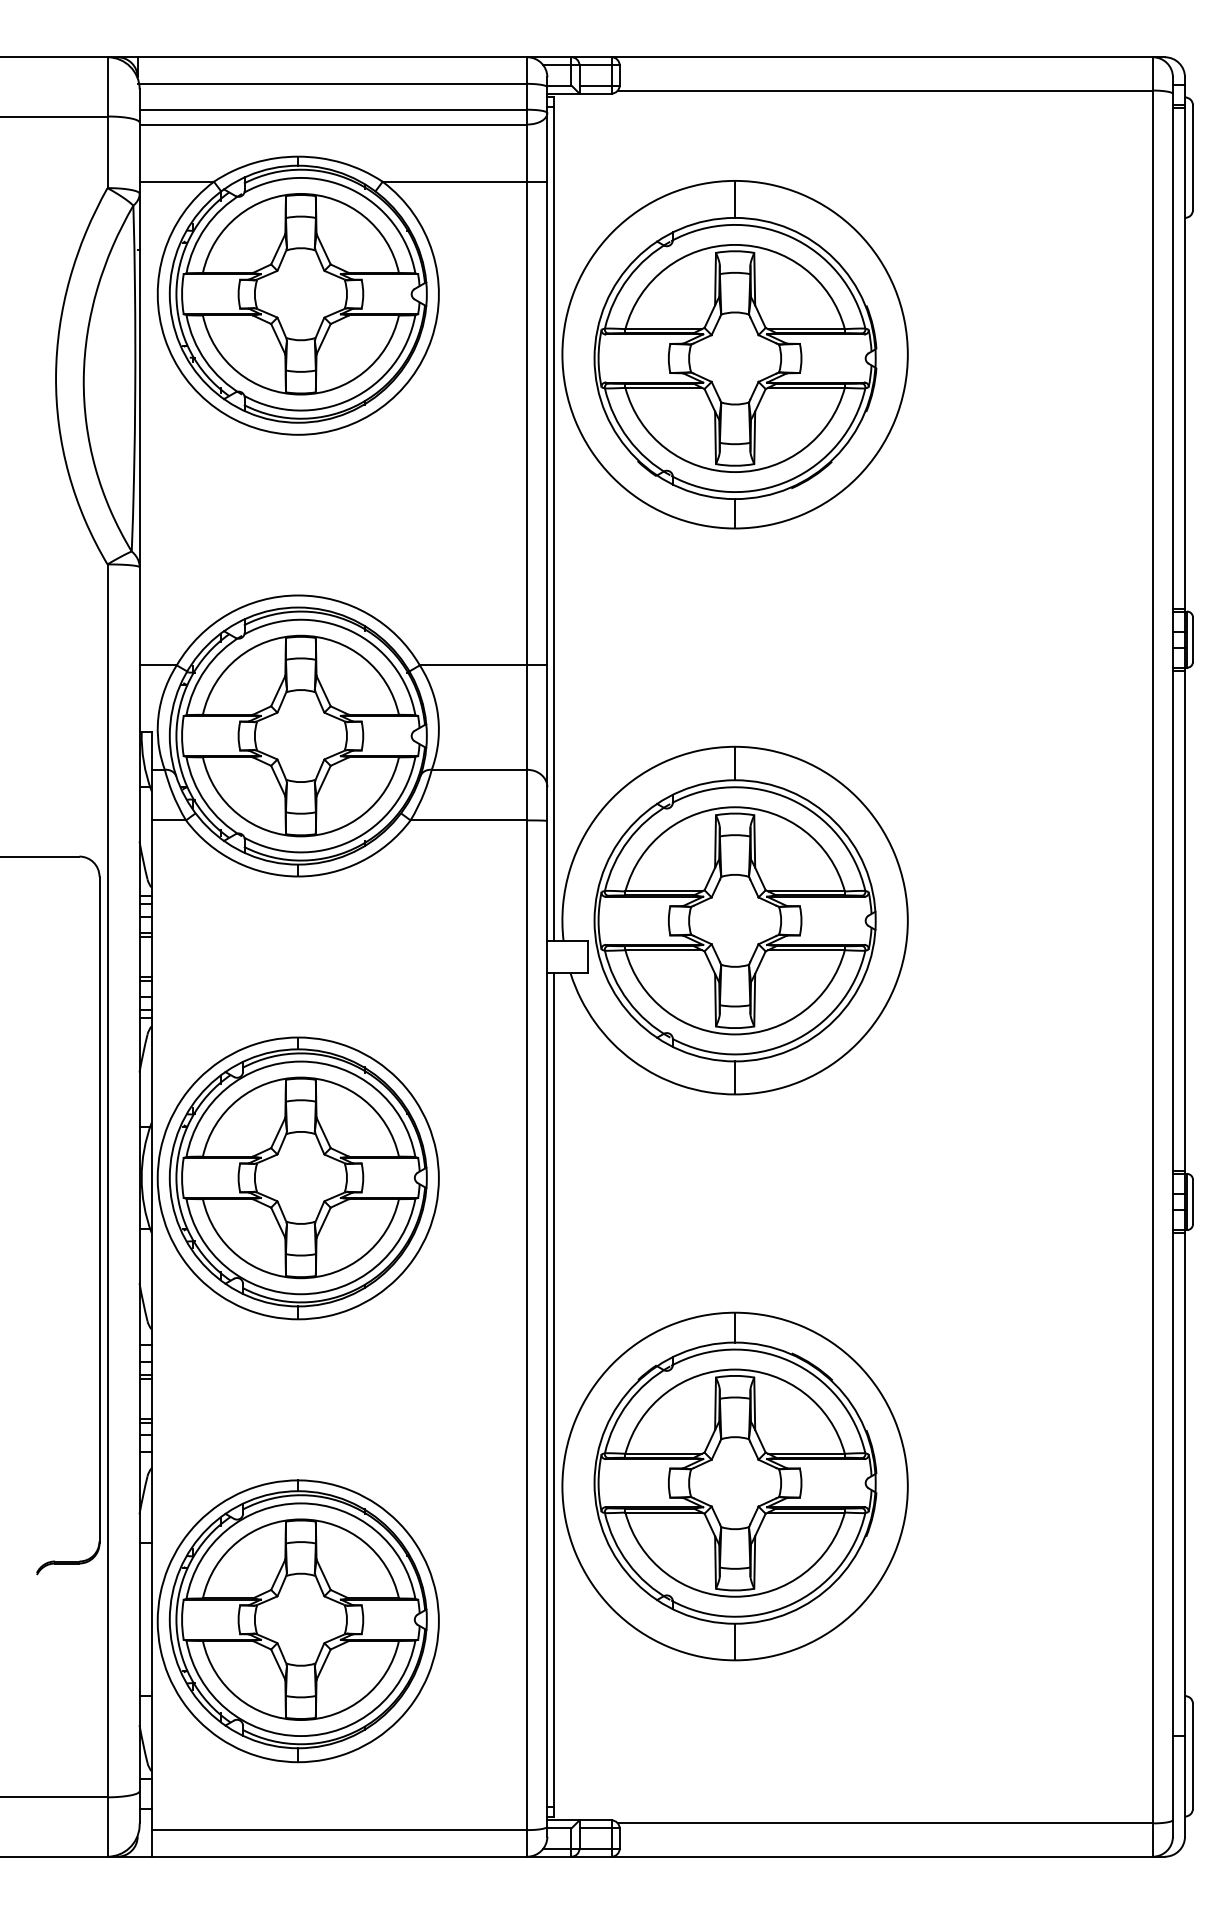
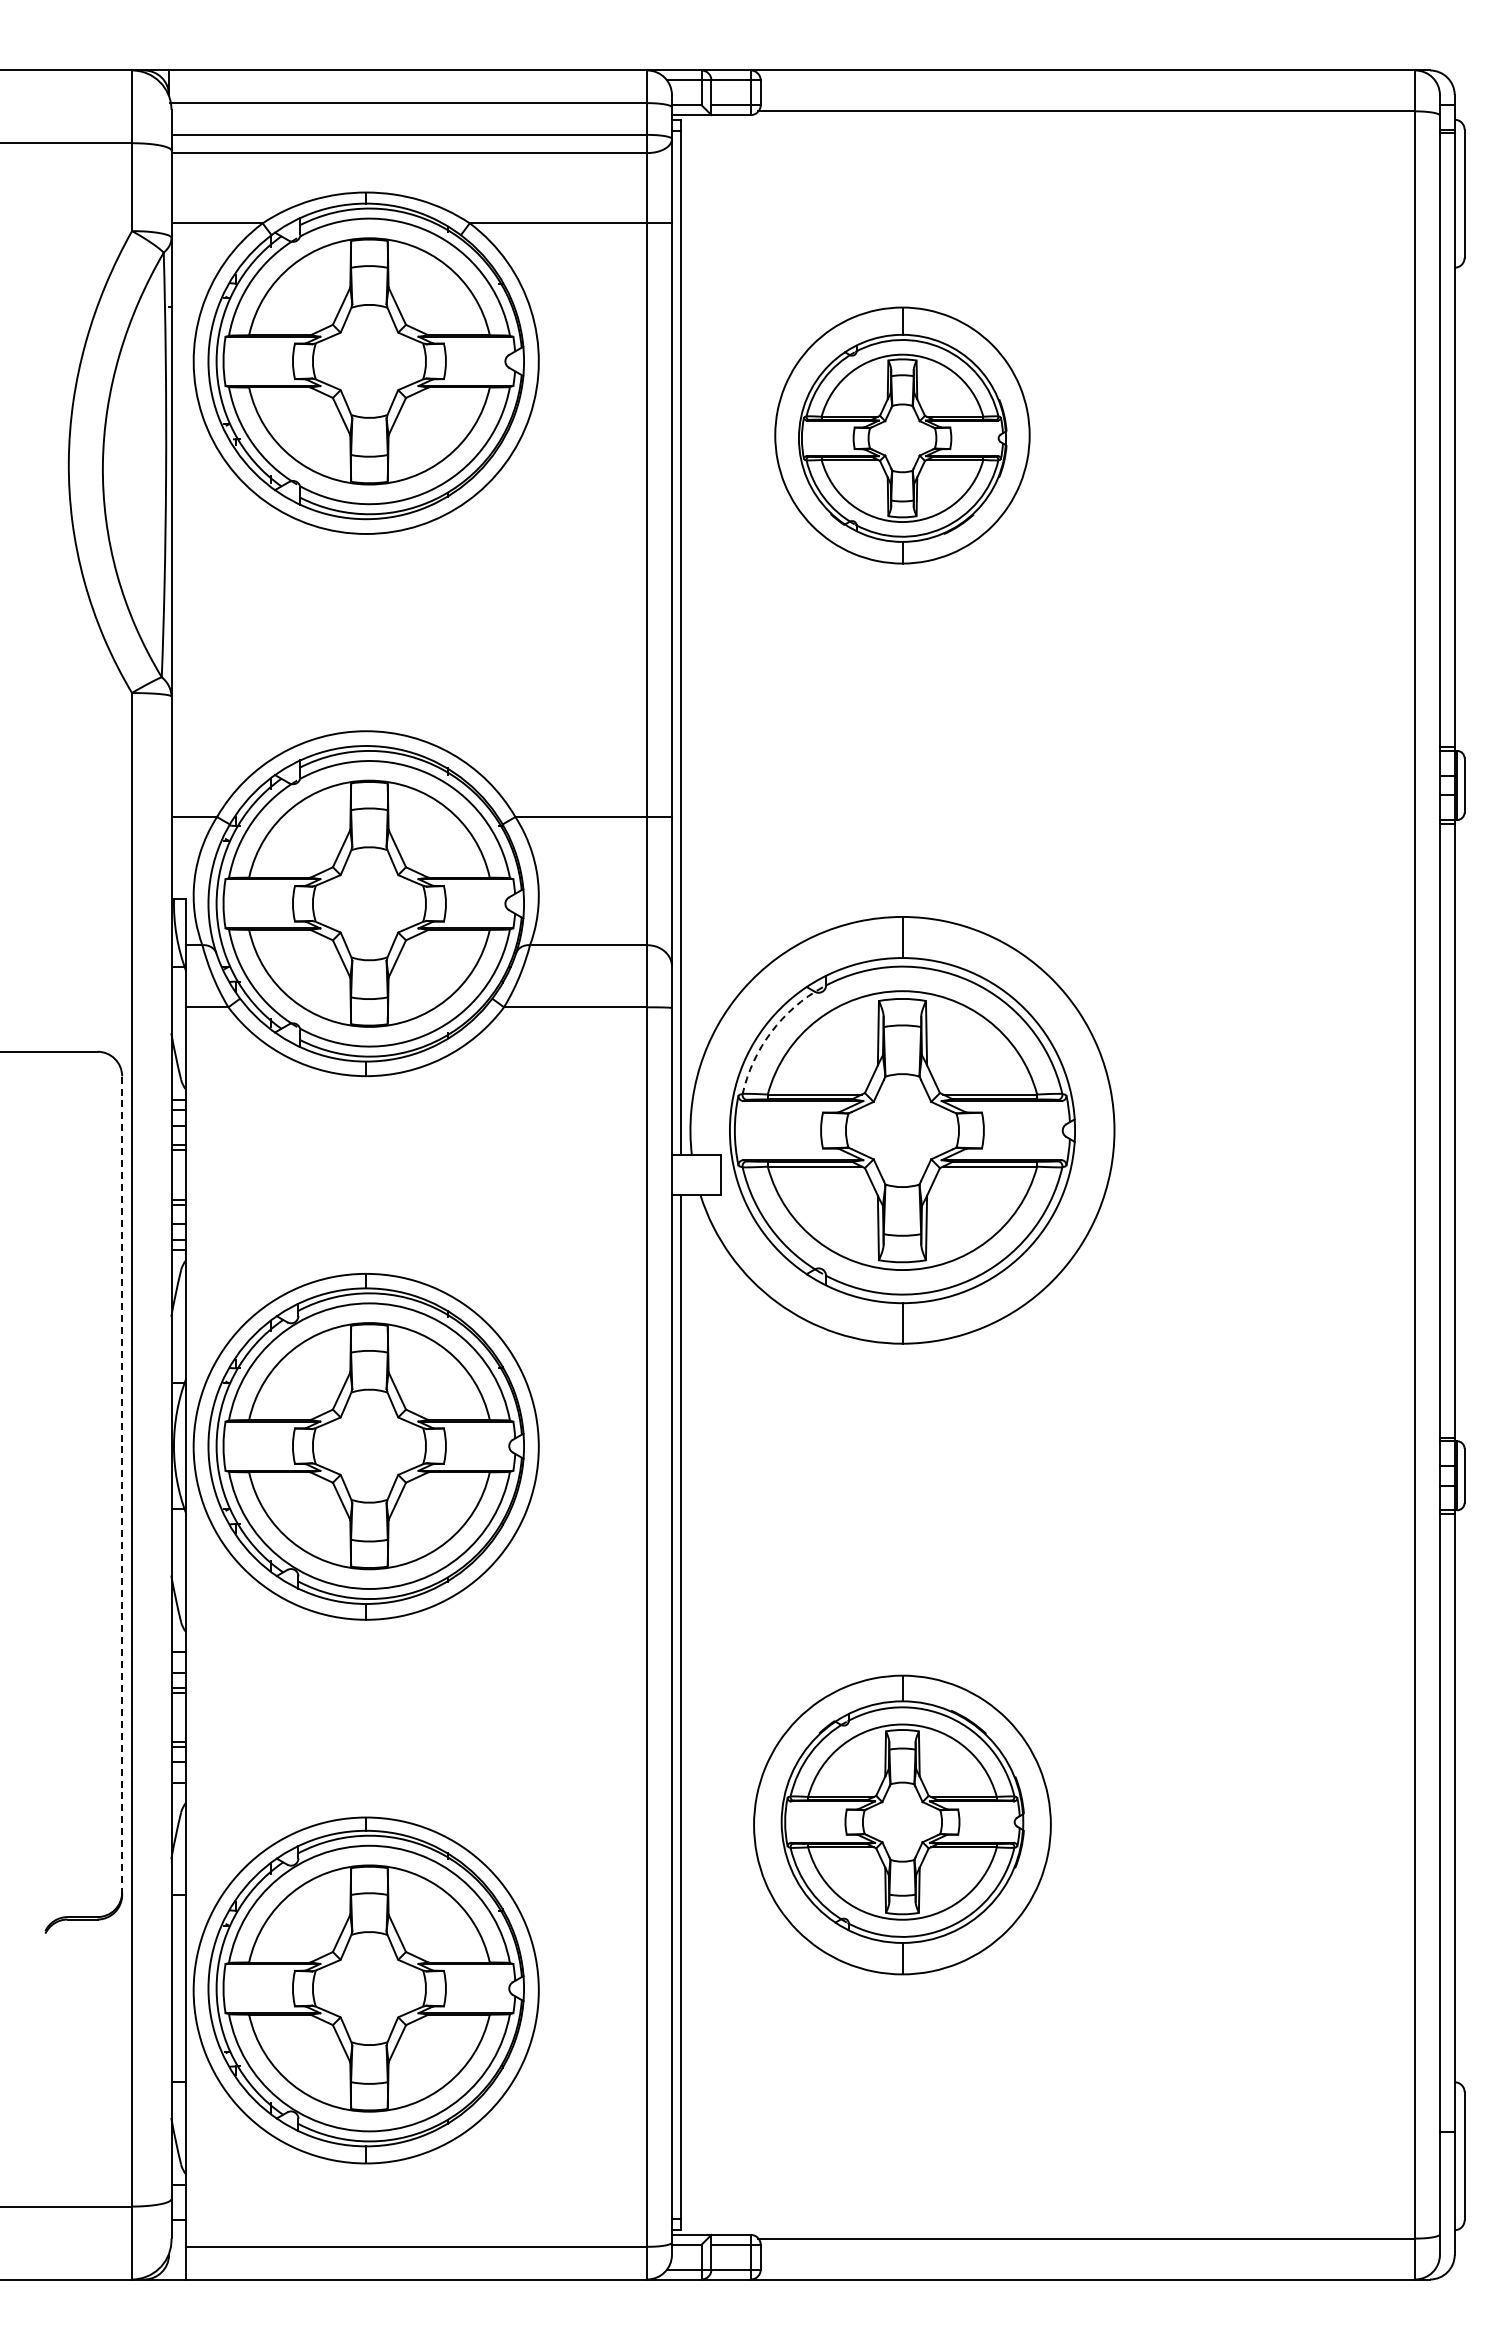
part: (735, 354) -> (902, 435), size x0.6
arc: (628, 840) -> (771, 1032), solid -> dashed
line: (99, 1209) -> (122, 1485), solid -> dashed
part: (735, 1486) -> (902, 1824), size x0.7

